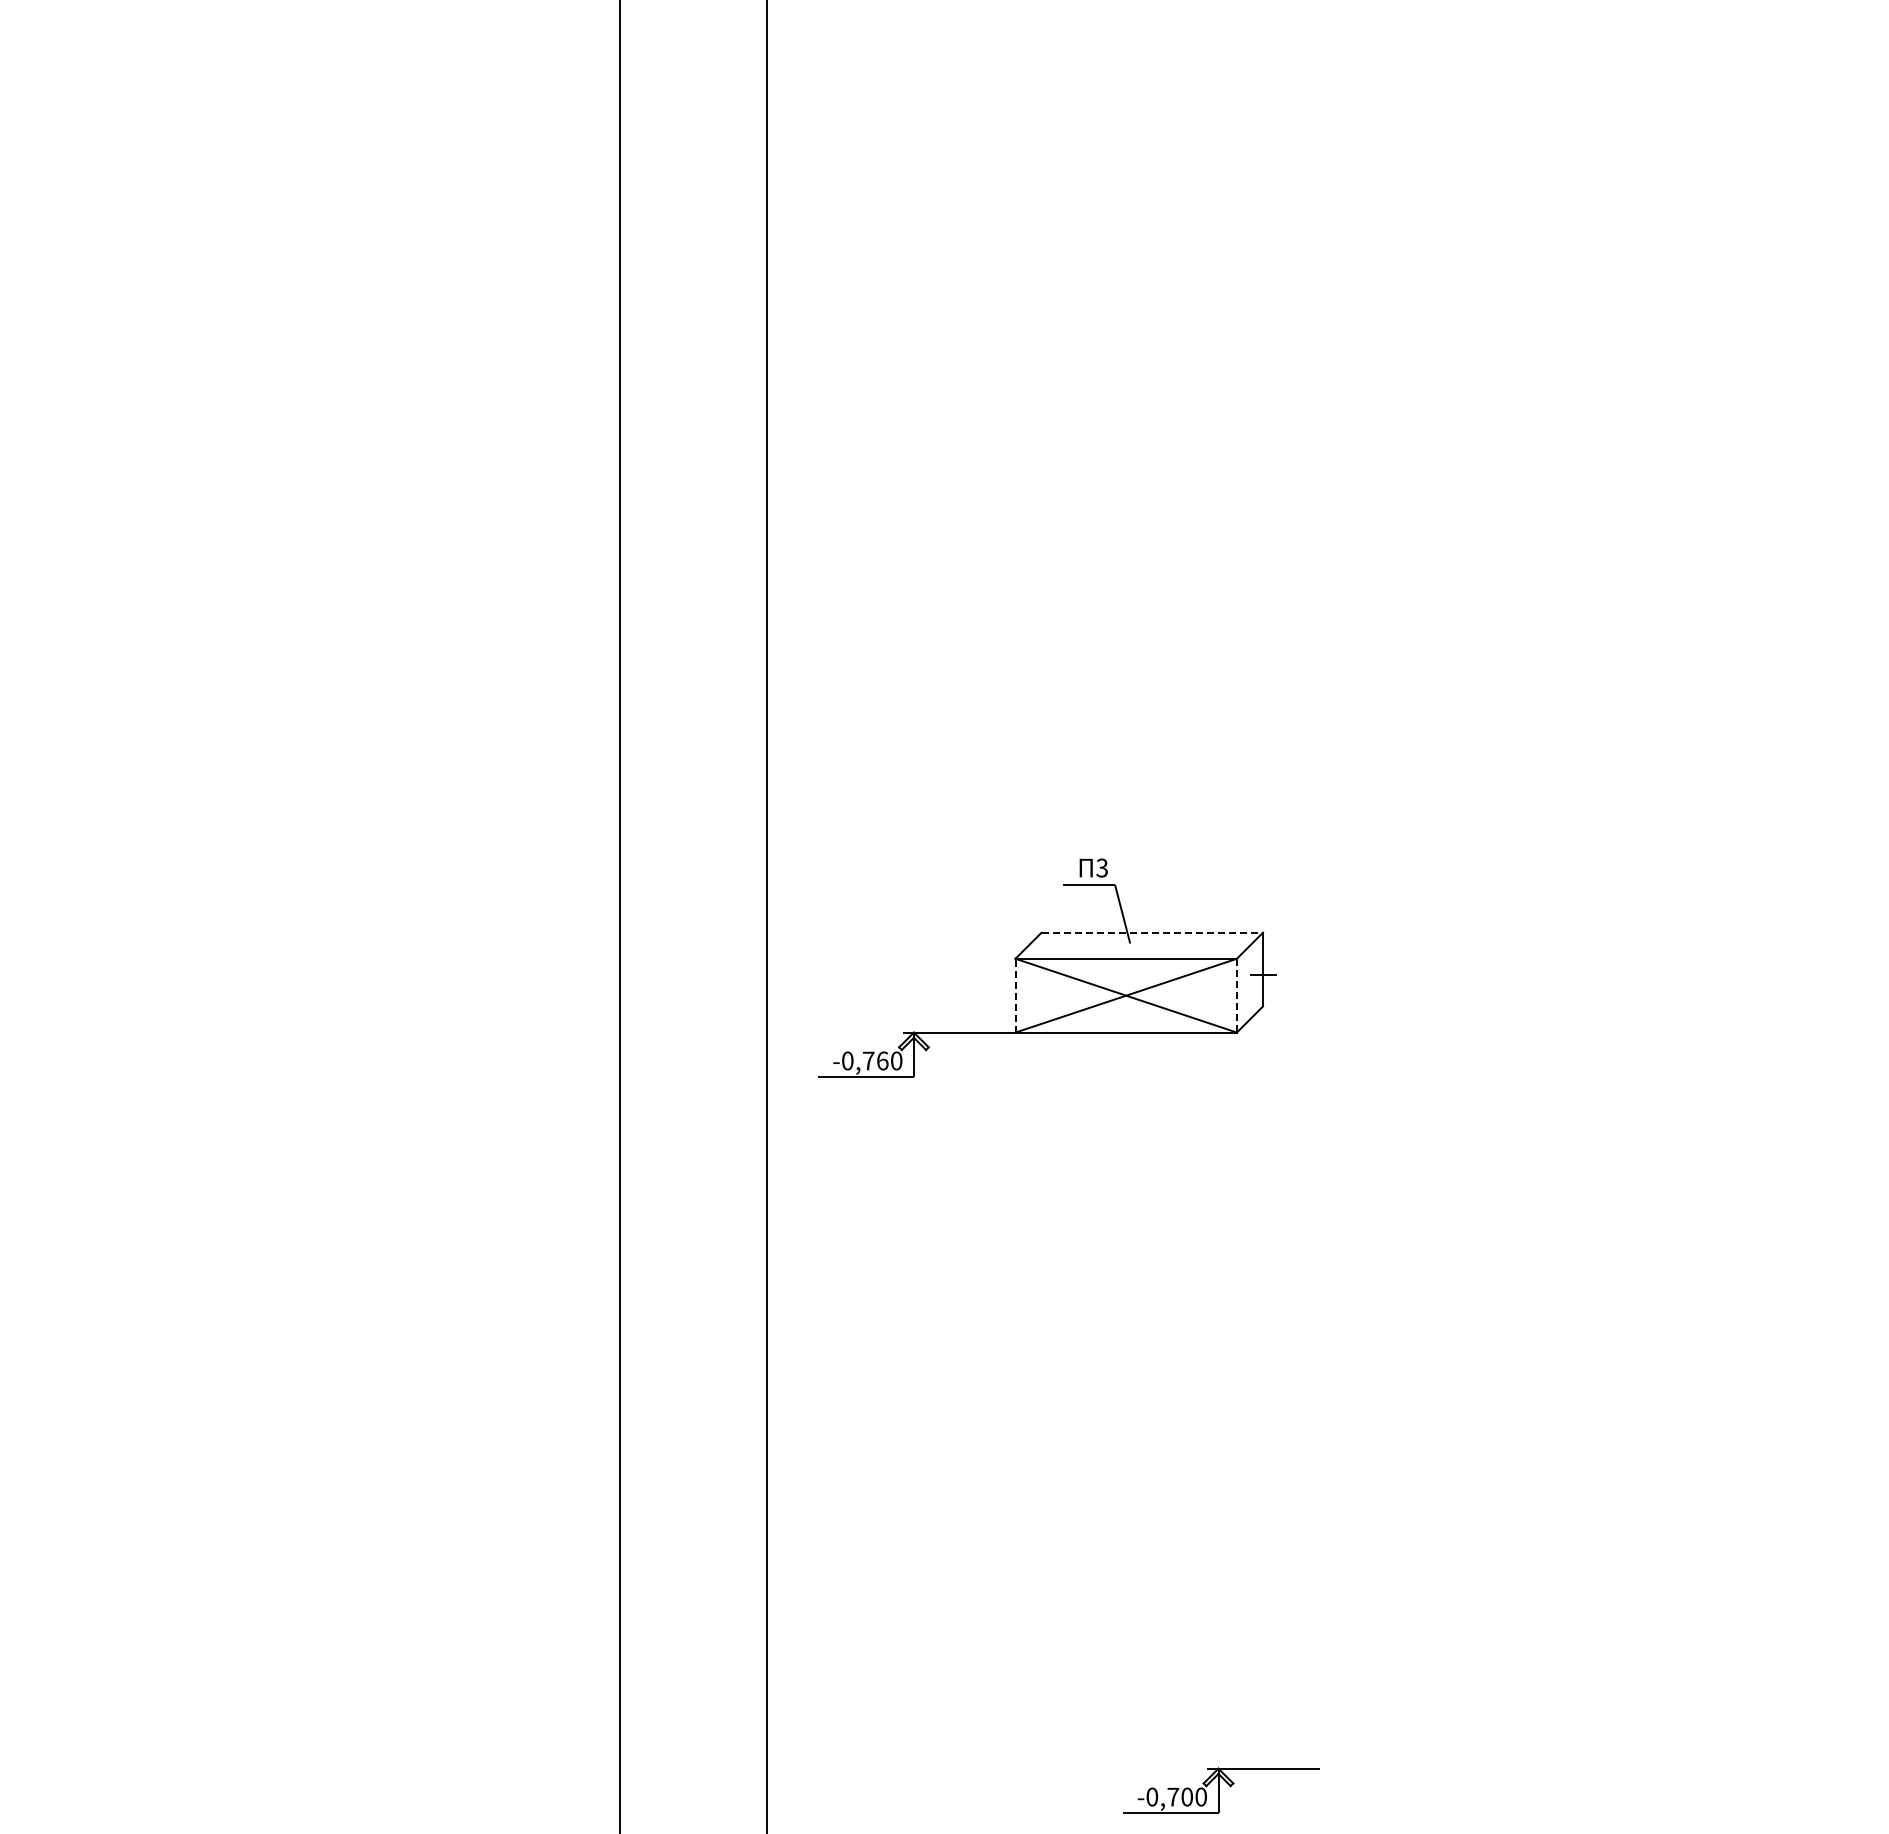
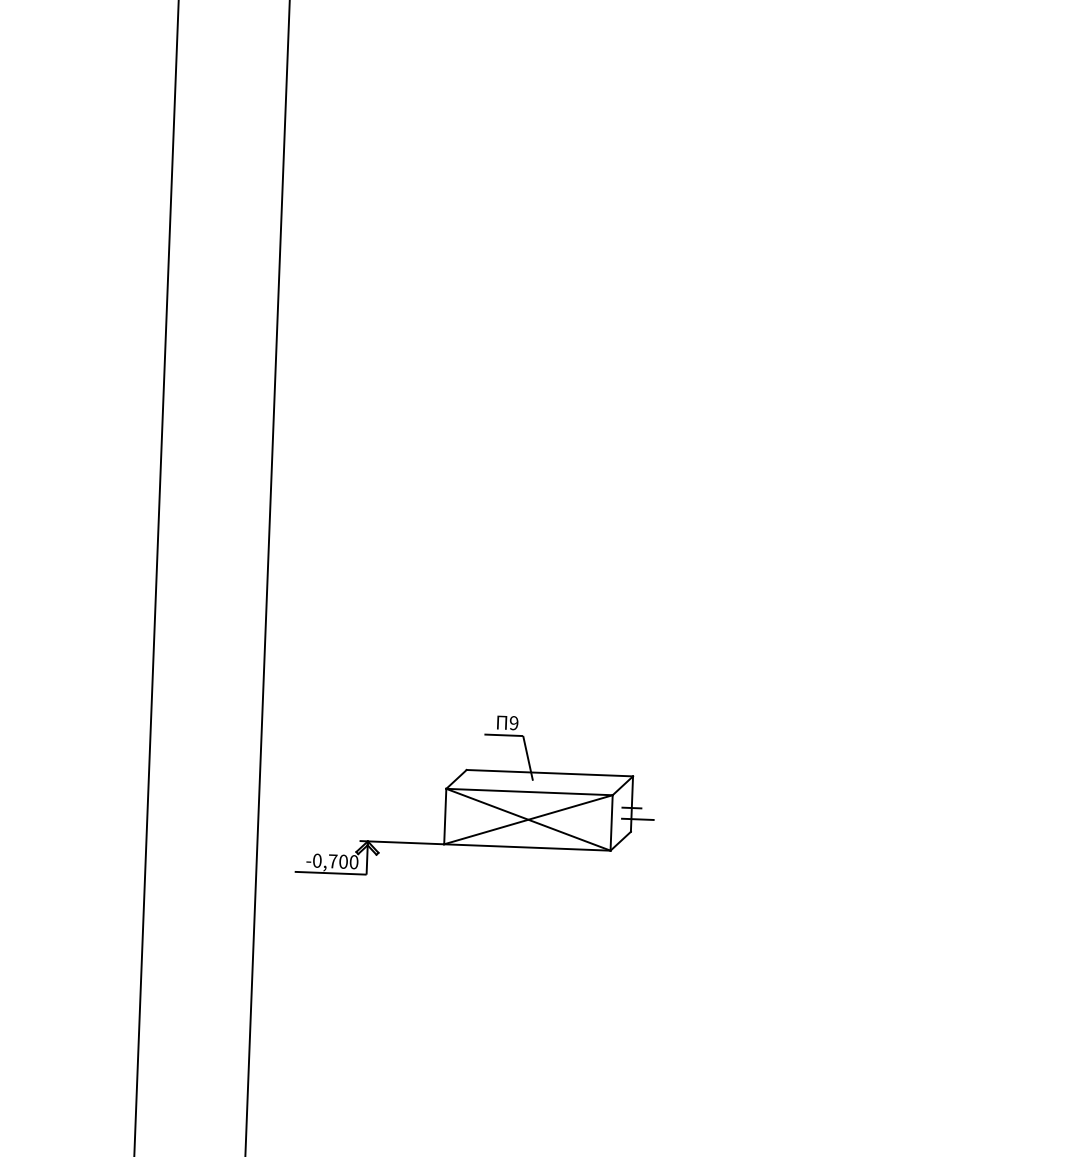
text: (1101, 867) -> (513, 722), 3 -> 9
line: (1152, 932) -> (550, 773), dashed -> solid
line: (1271, 989) -> (637, 819), added
line: (1015, 995) -> (445, 816), dashed -> solid
line: (1236, 995) -> (611, 822), dashed -> solid
text: (882, 1060) -> (343, 861), -0,760 -> -0,700

